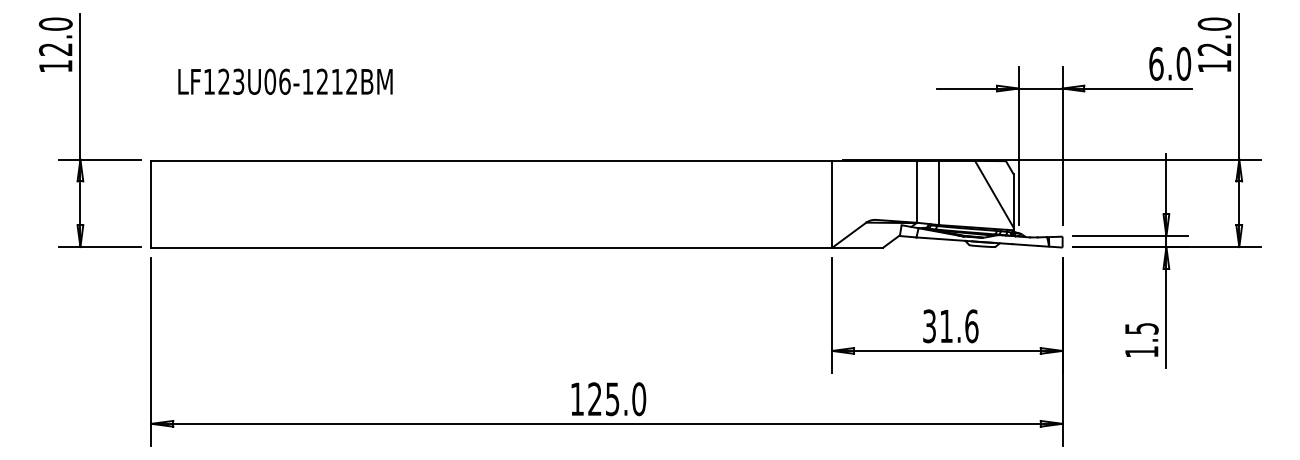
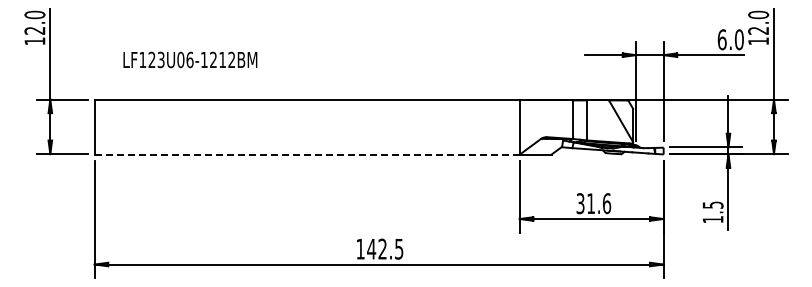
text: (285, 81) -> (190, 59), moved
line: (492, 247) -> (307, 154), solid -> dashed
text: (617, 398) -> (385, 248), 125.0 -> 142.5

